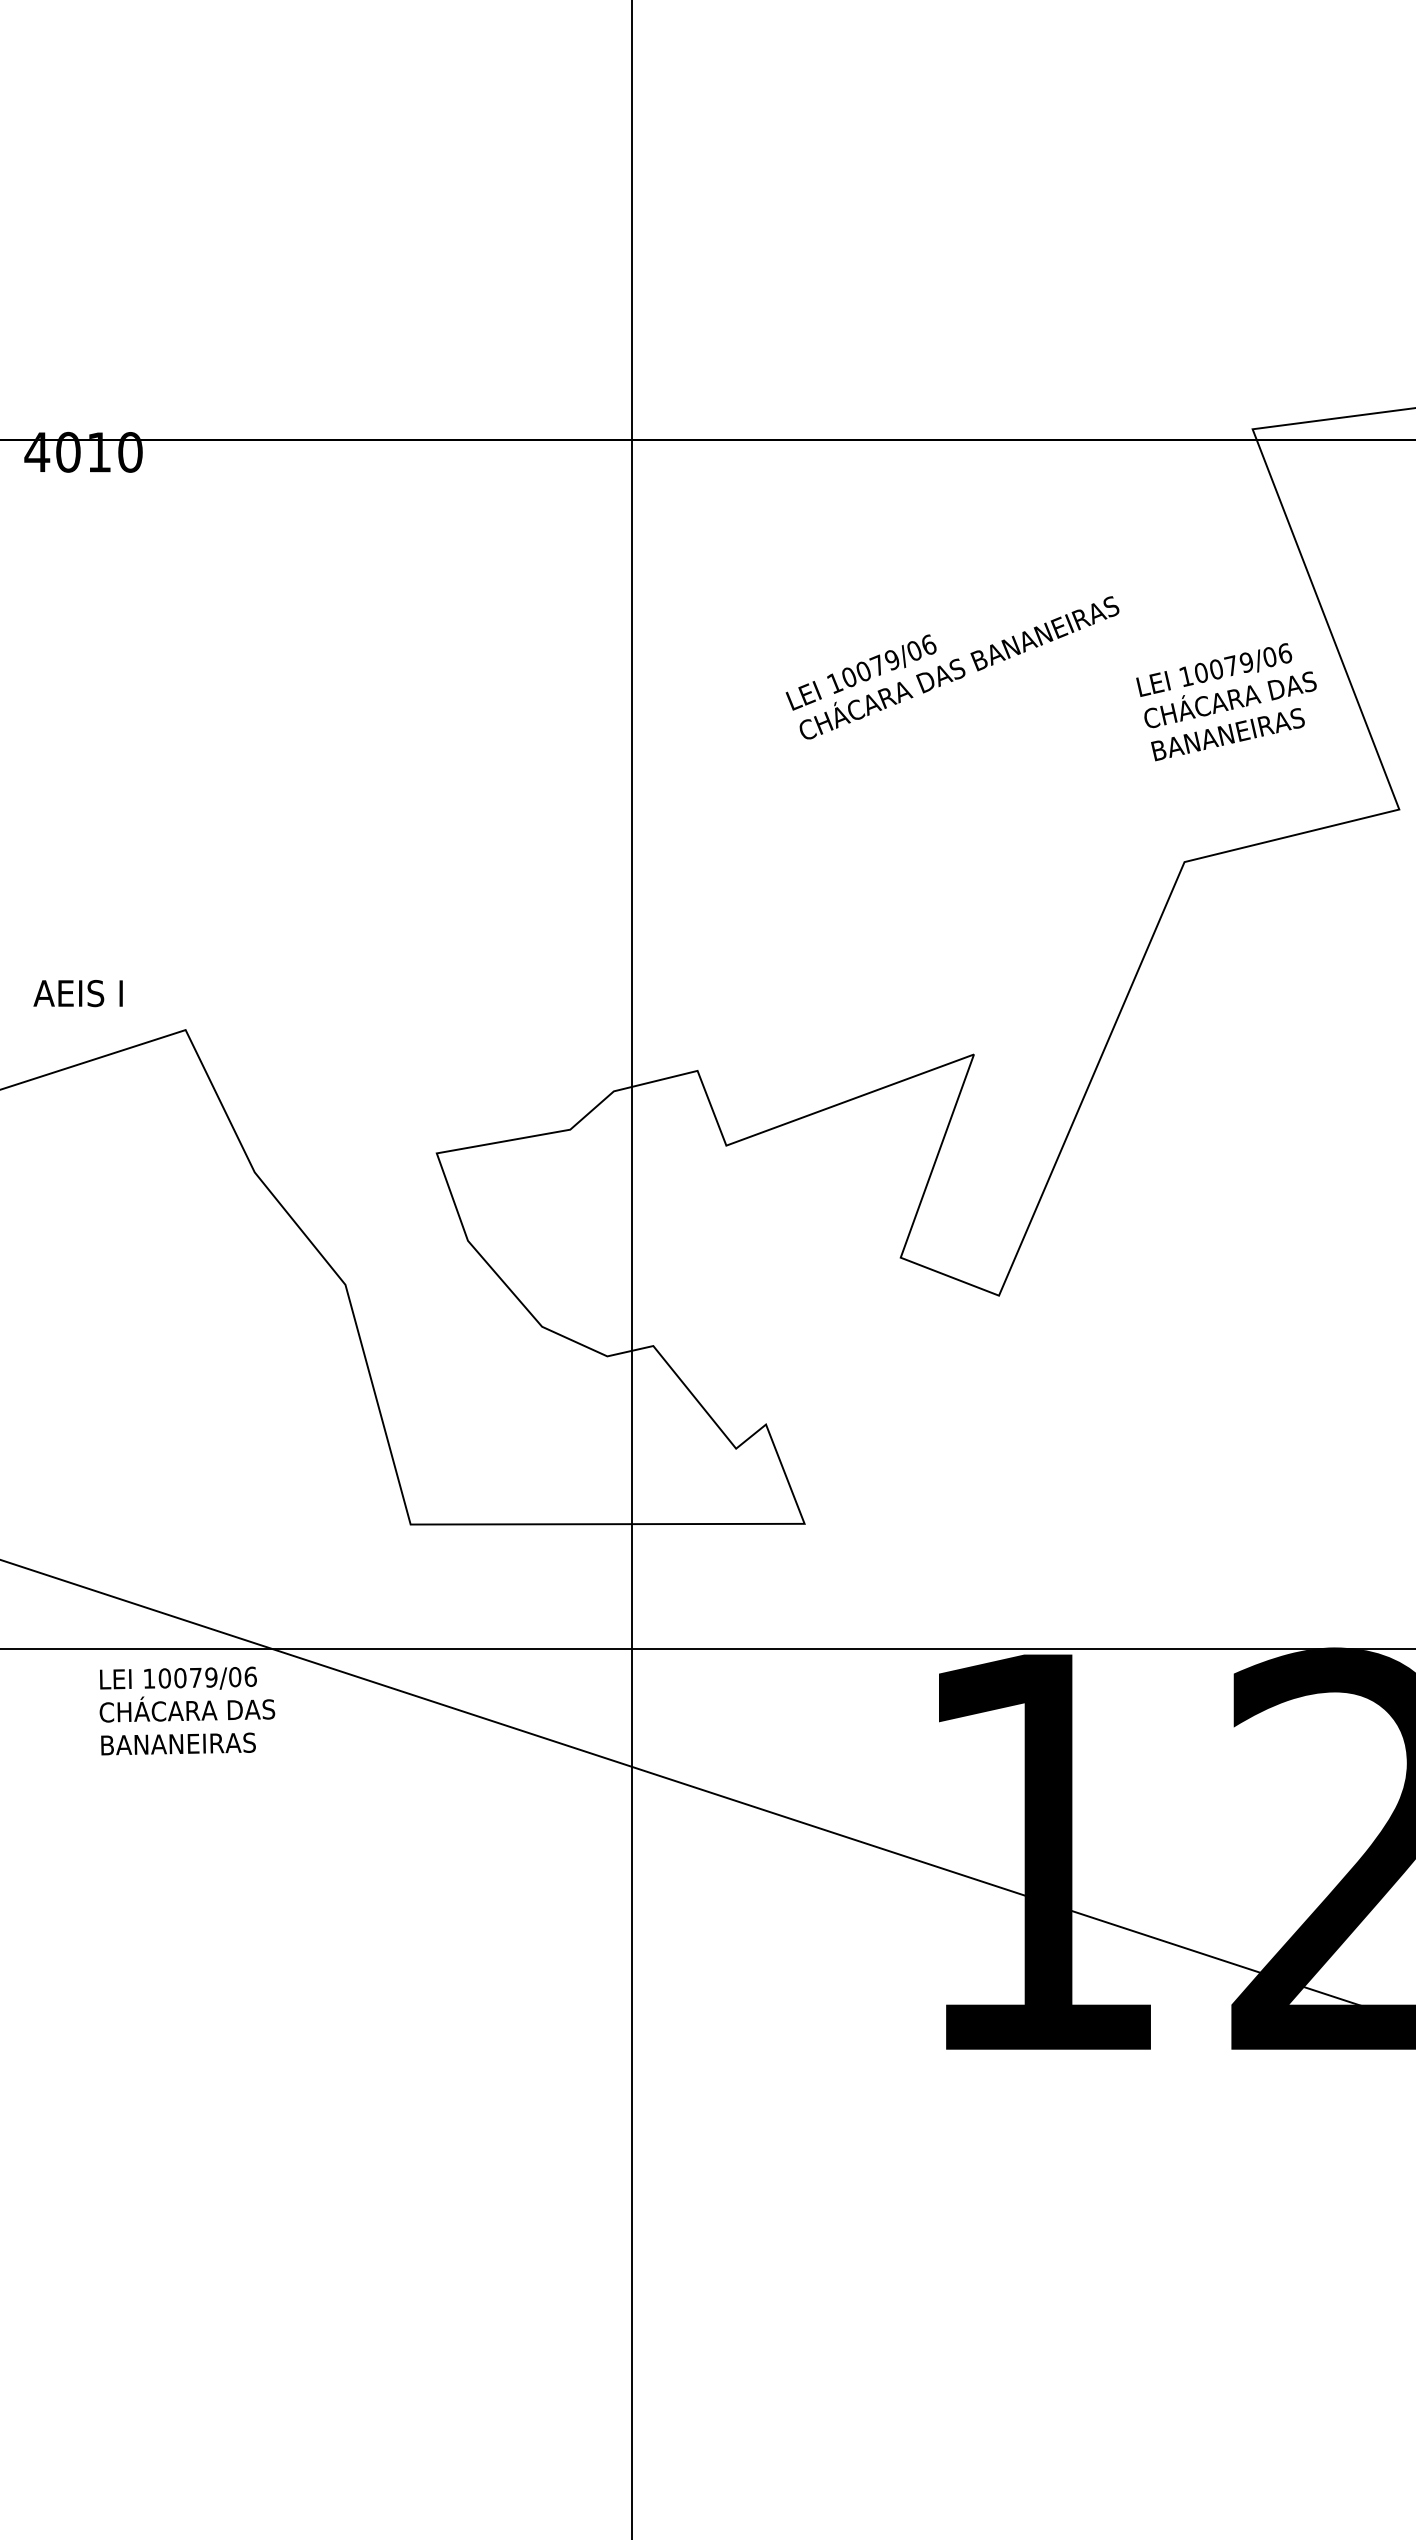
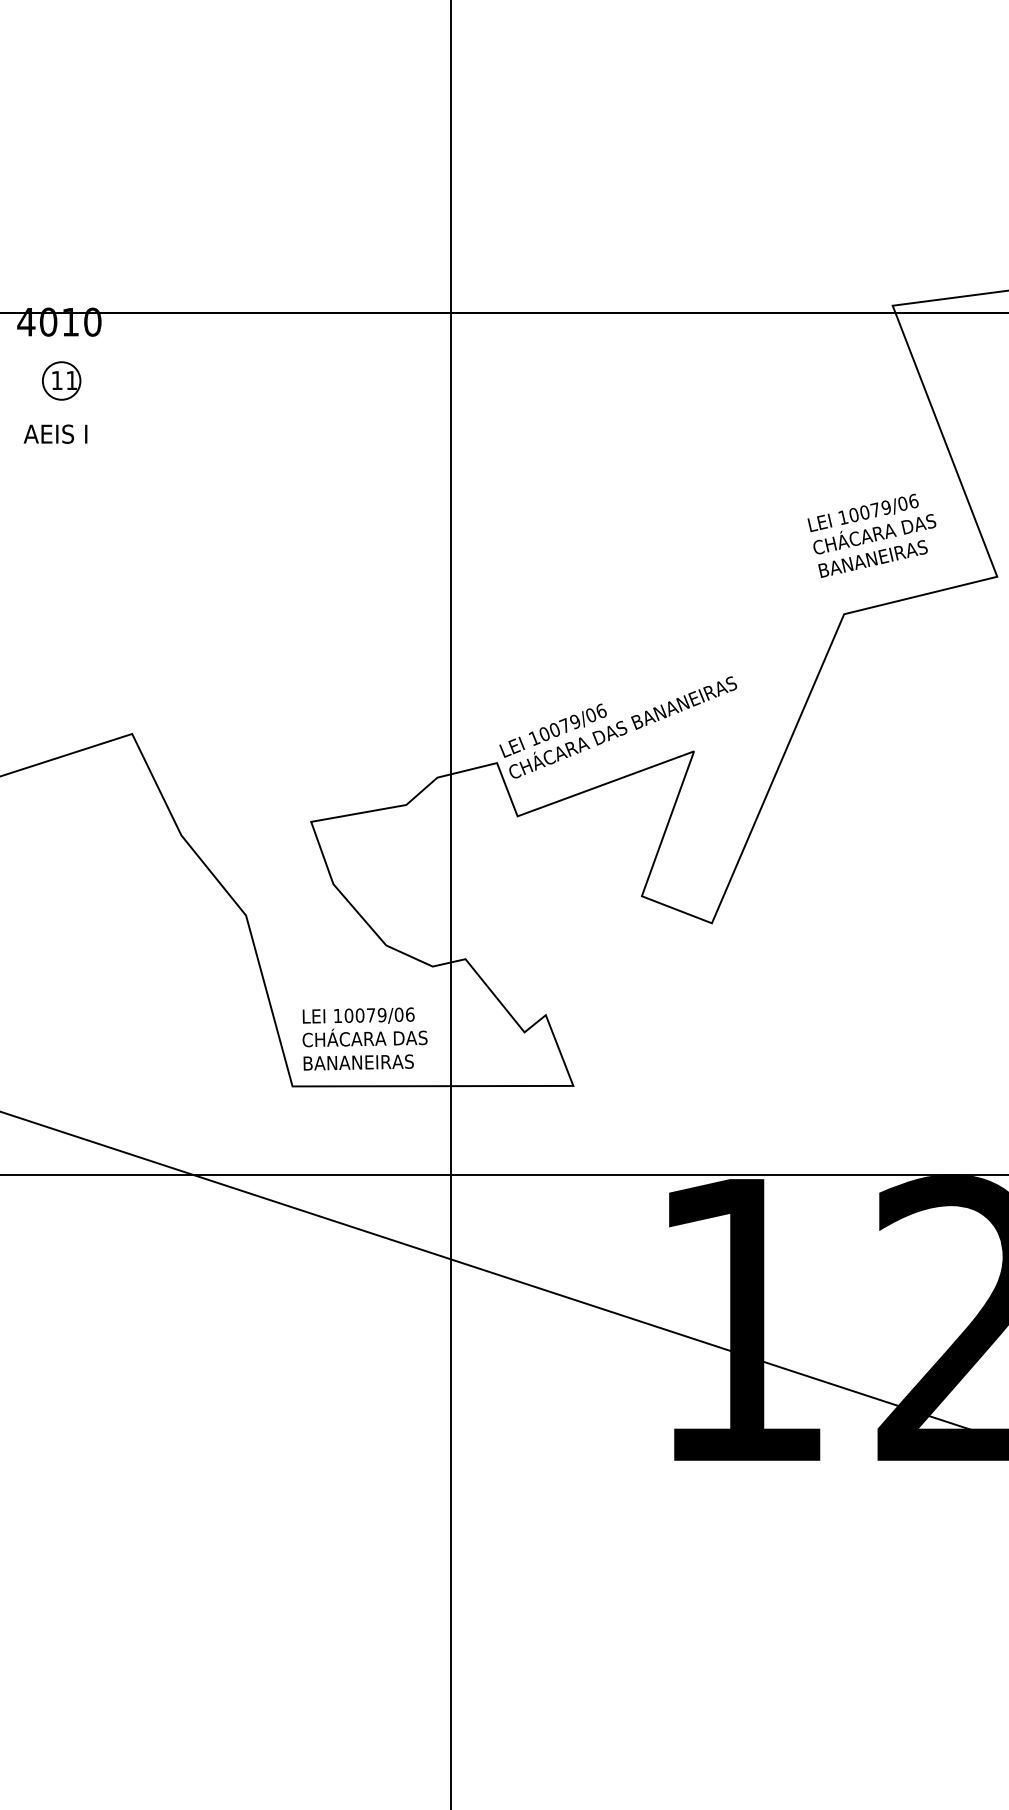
part: (86, 534) -> (61, 380), added
text: (952, 667) -> (618, 727), moved
text: (1226, 702) -> (871, 536), moved
text: (77, 993) -> (55, 434), moved
text: (187, 1710) -> (365, 1038), moved

